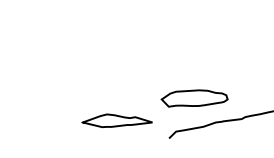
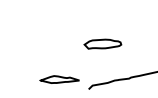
part: (193, 97) -> (102, 43), moved

